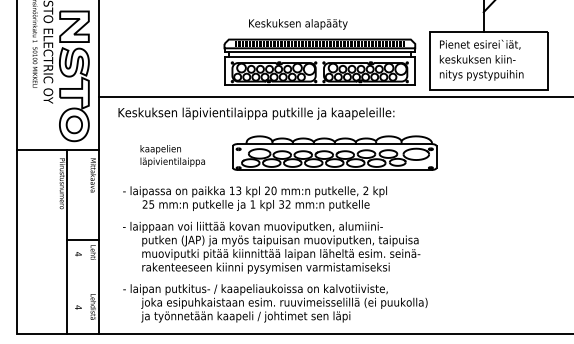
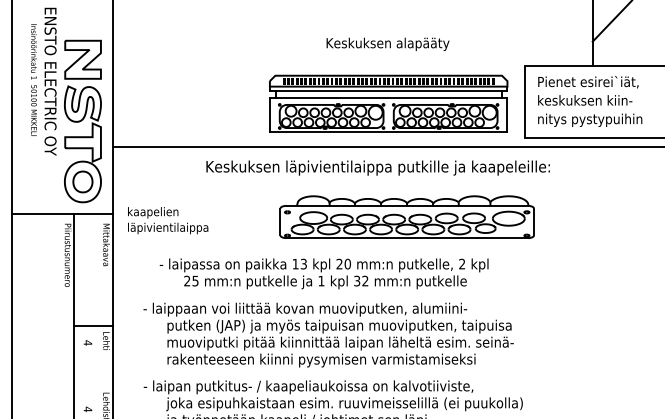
text: (298, 24) -> (388, 44), moved
text: (256, 113) -> (378, 167), moved
text: (172, 155) -> (167, 220), moved
text: (254, 198) -> (323, 273), moved

